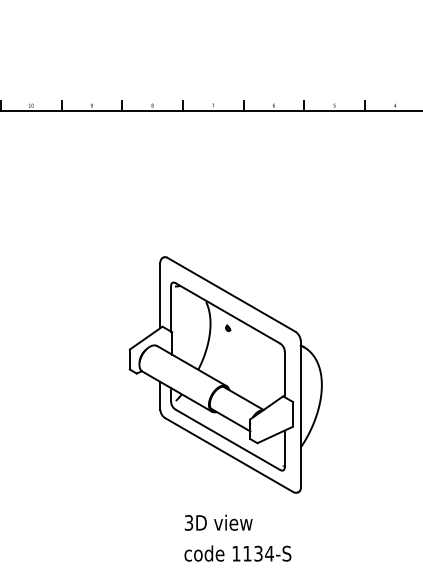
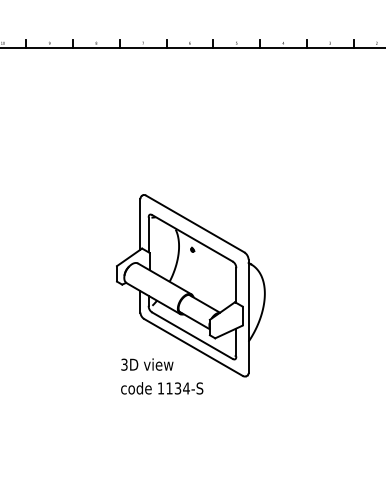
part: (225, 374) -> (190, 285), moved

